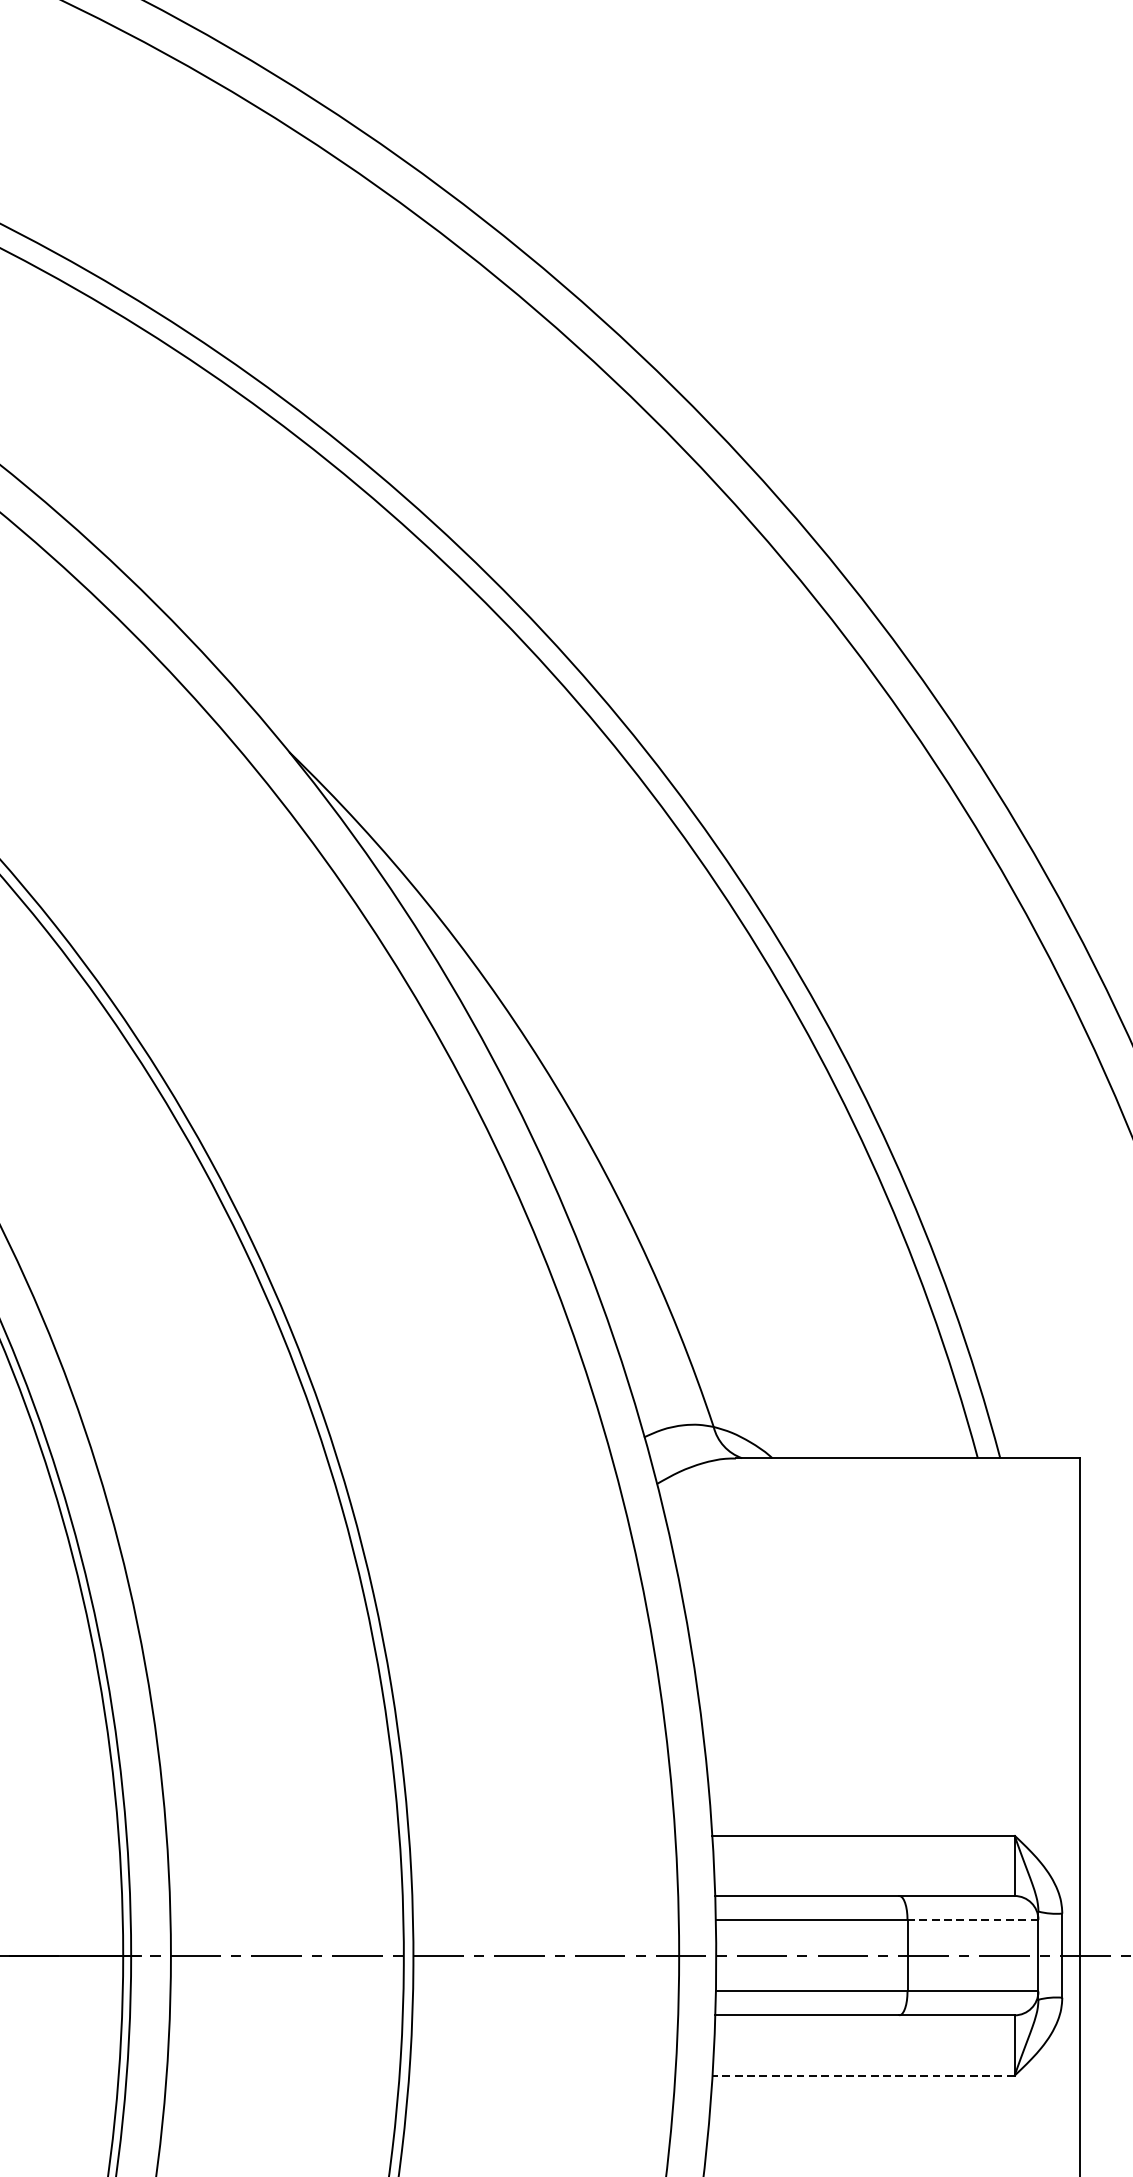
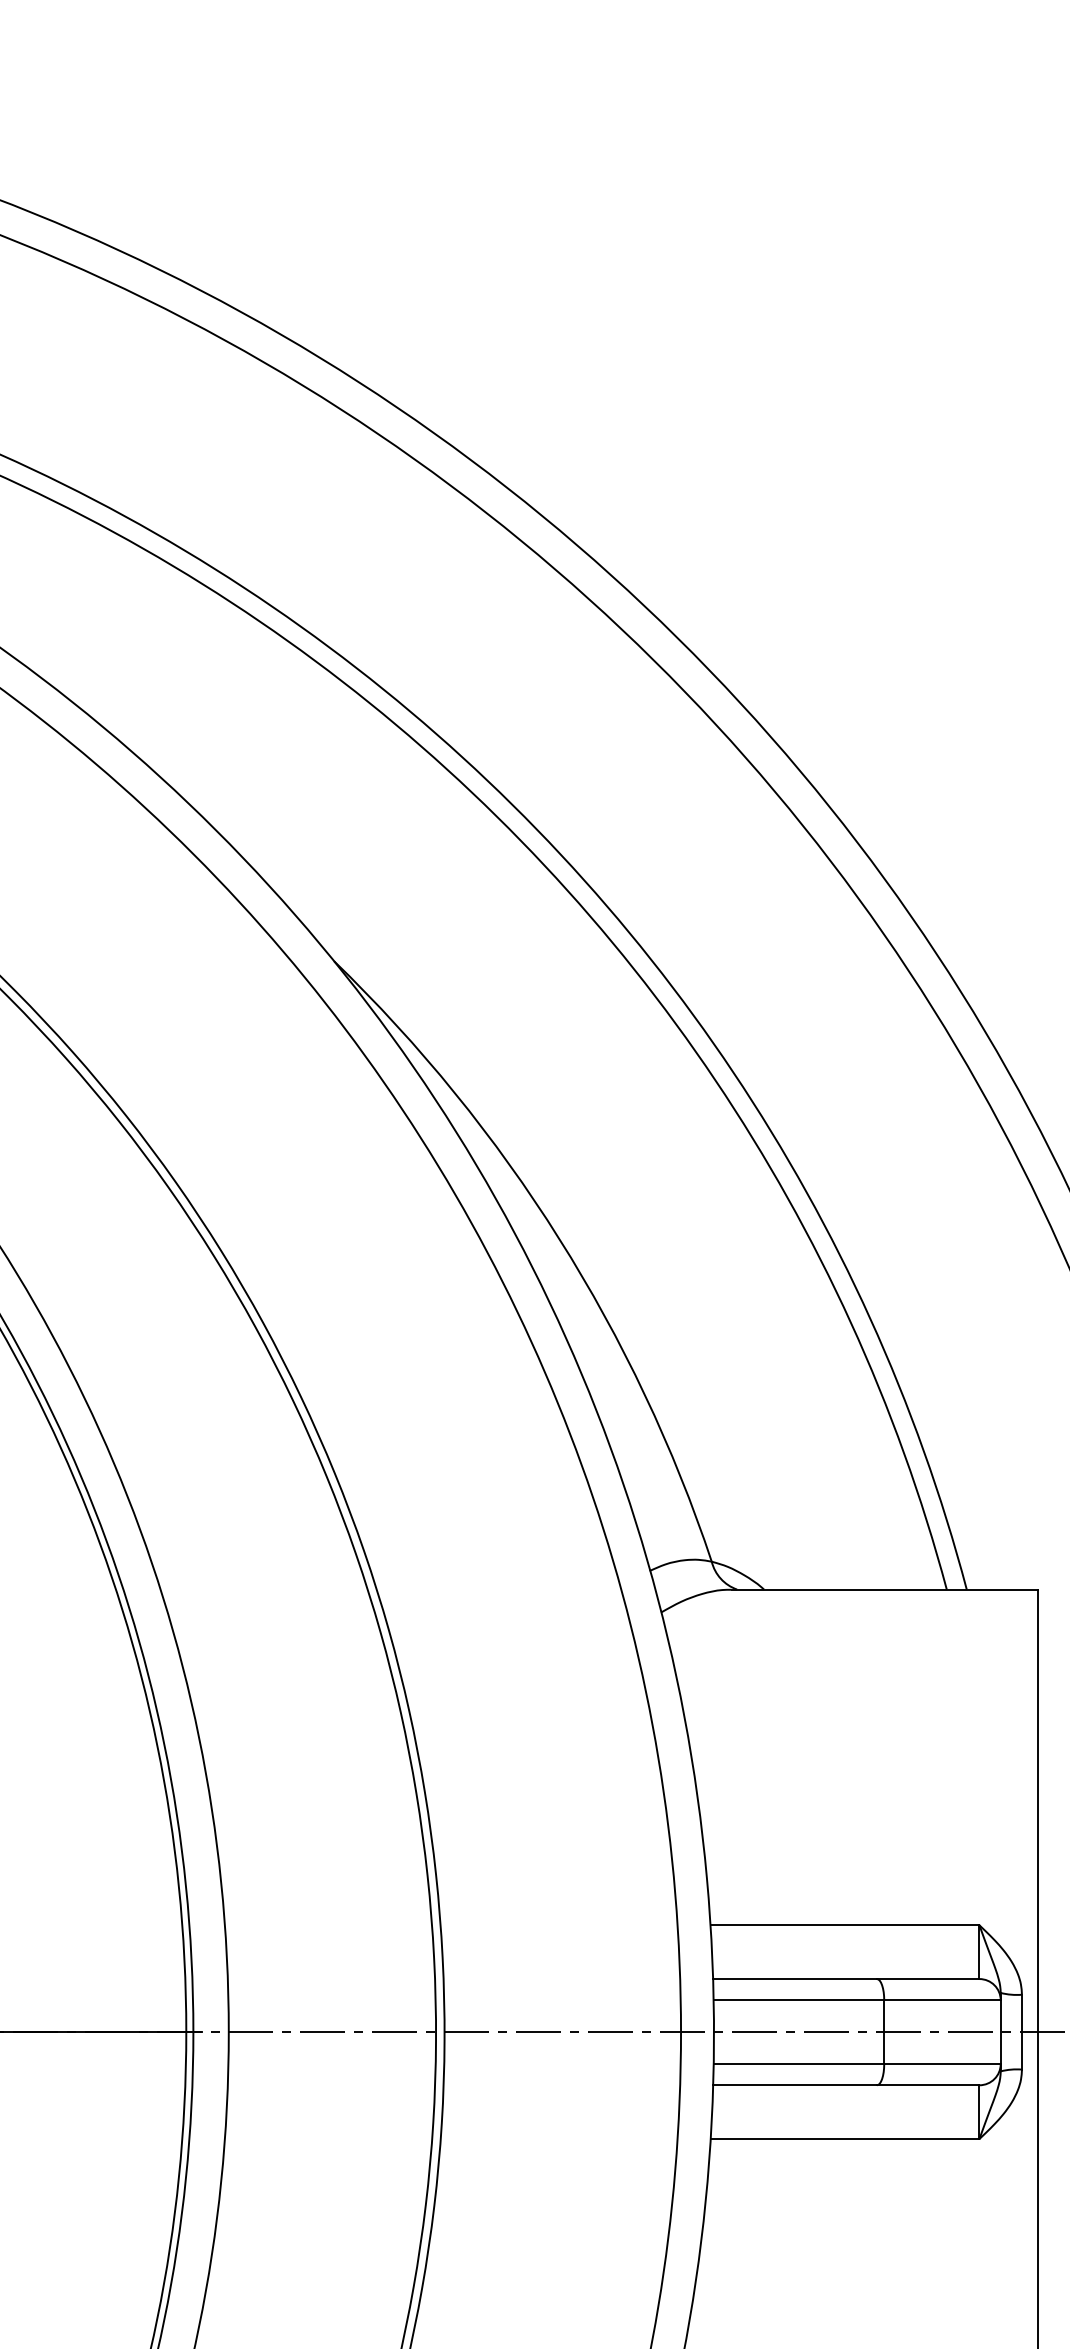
line: (971, 1920) -> (941, 2000), dashed -> solid
line: (862, 2076) -> (844, 2139), dashed -> solid

